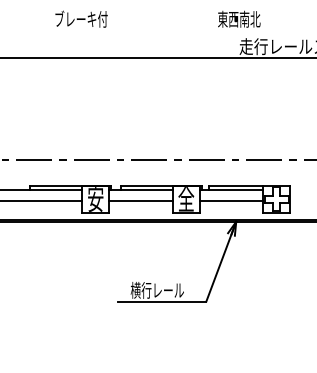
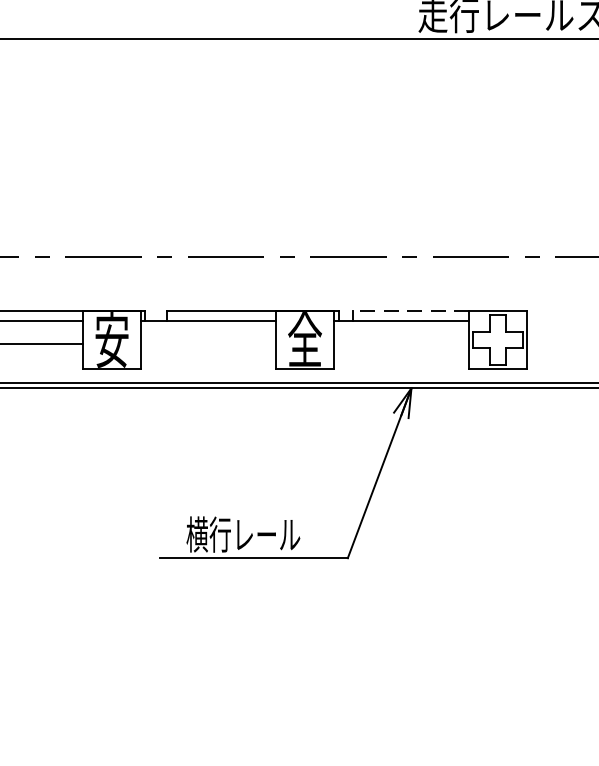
line: (235, 185) -> (409, 310), solid -> dashed
line: (140, 200) -> (207, 342), removed
line: (231, 200) -> (401, 342), removed

